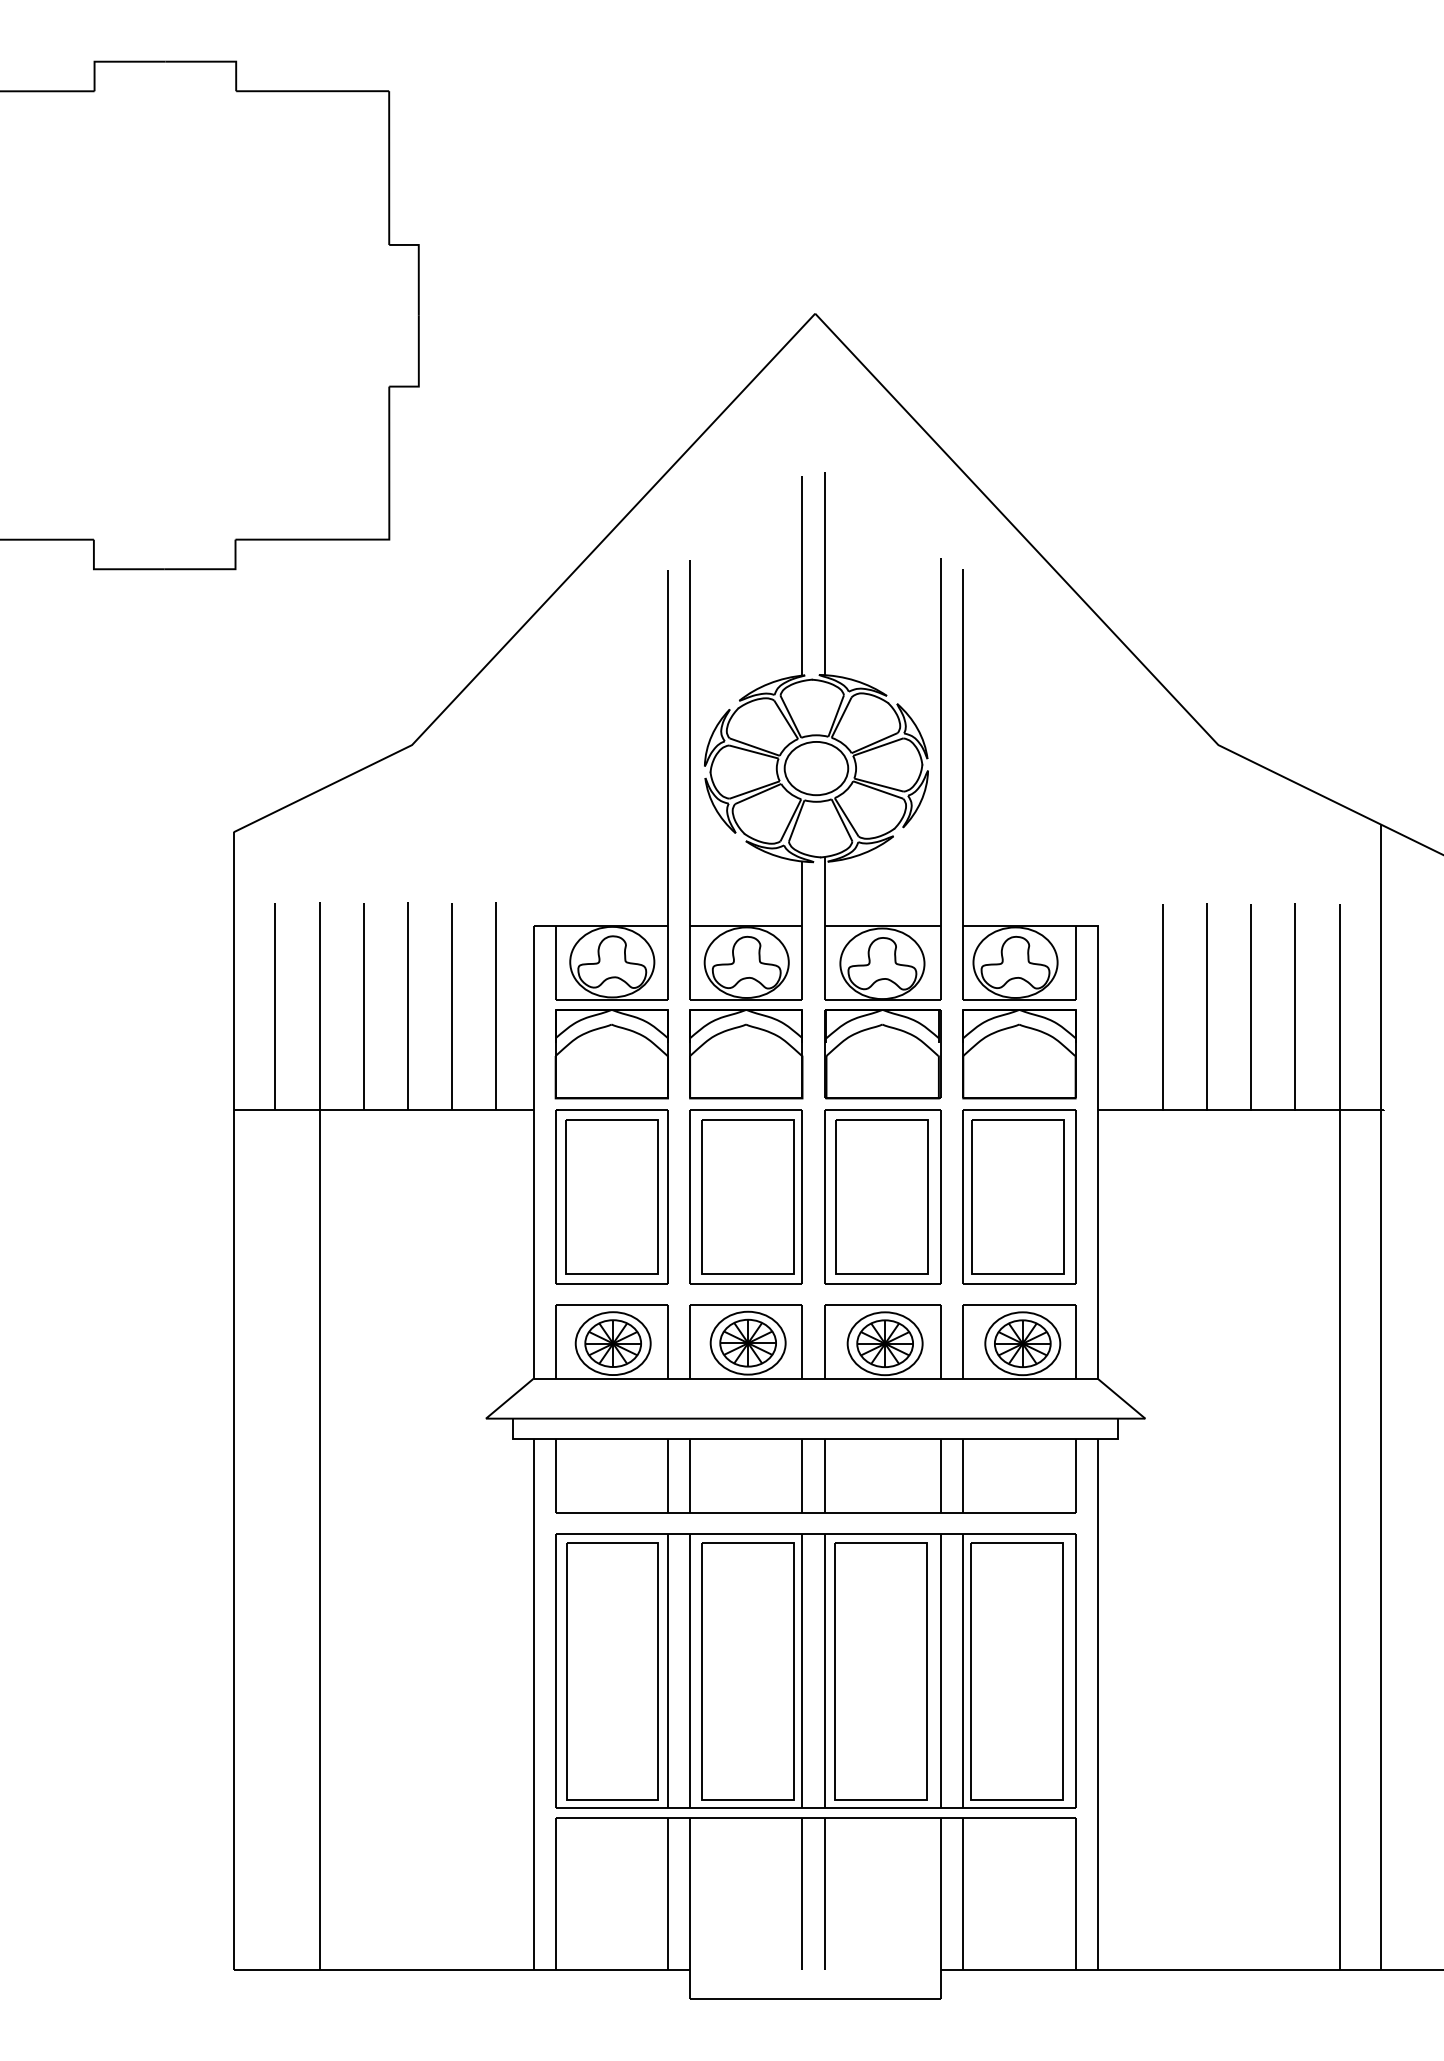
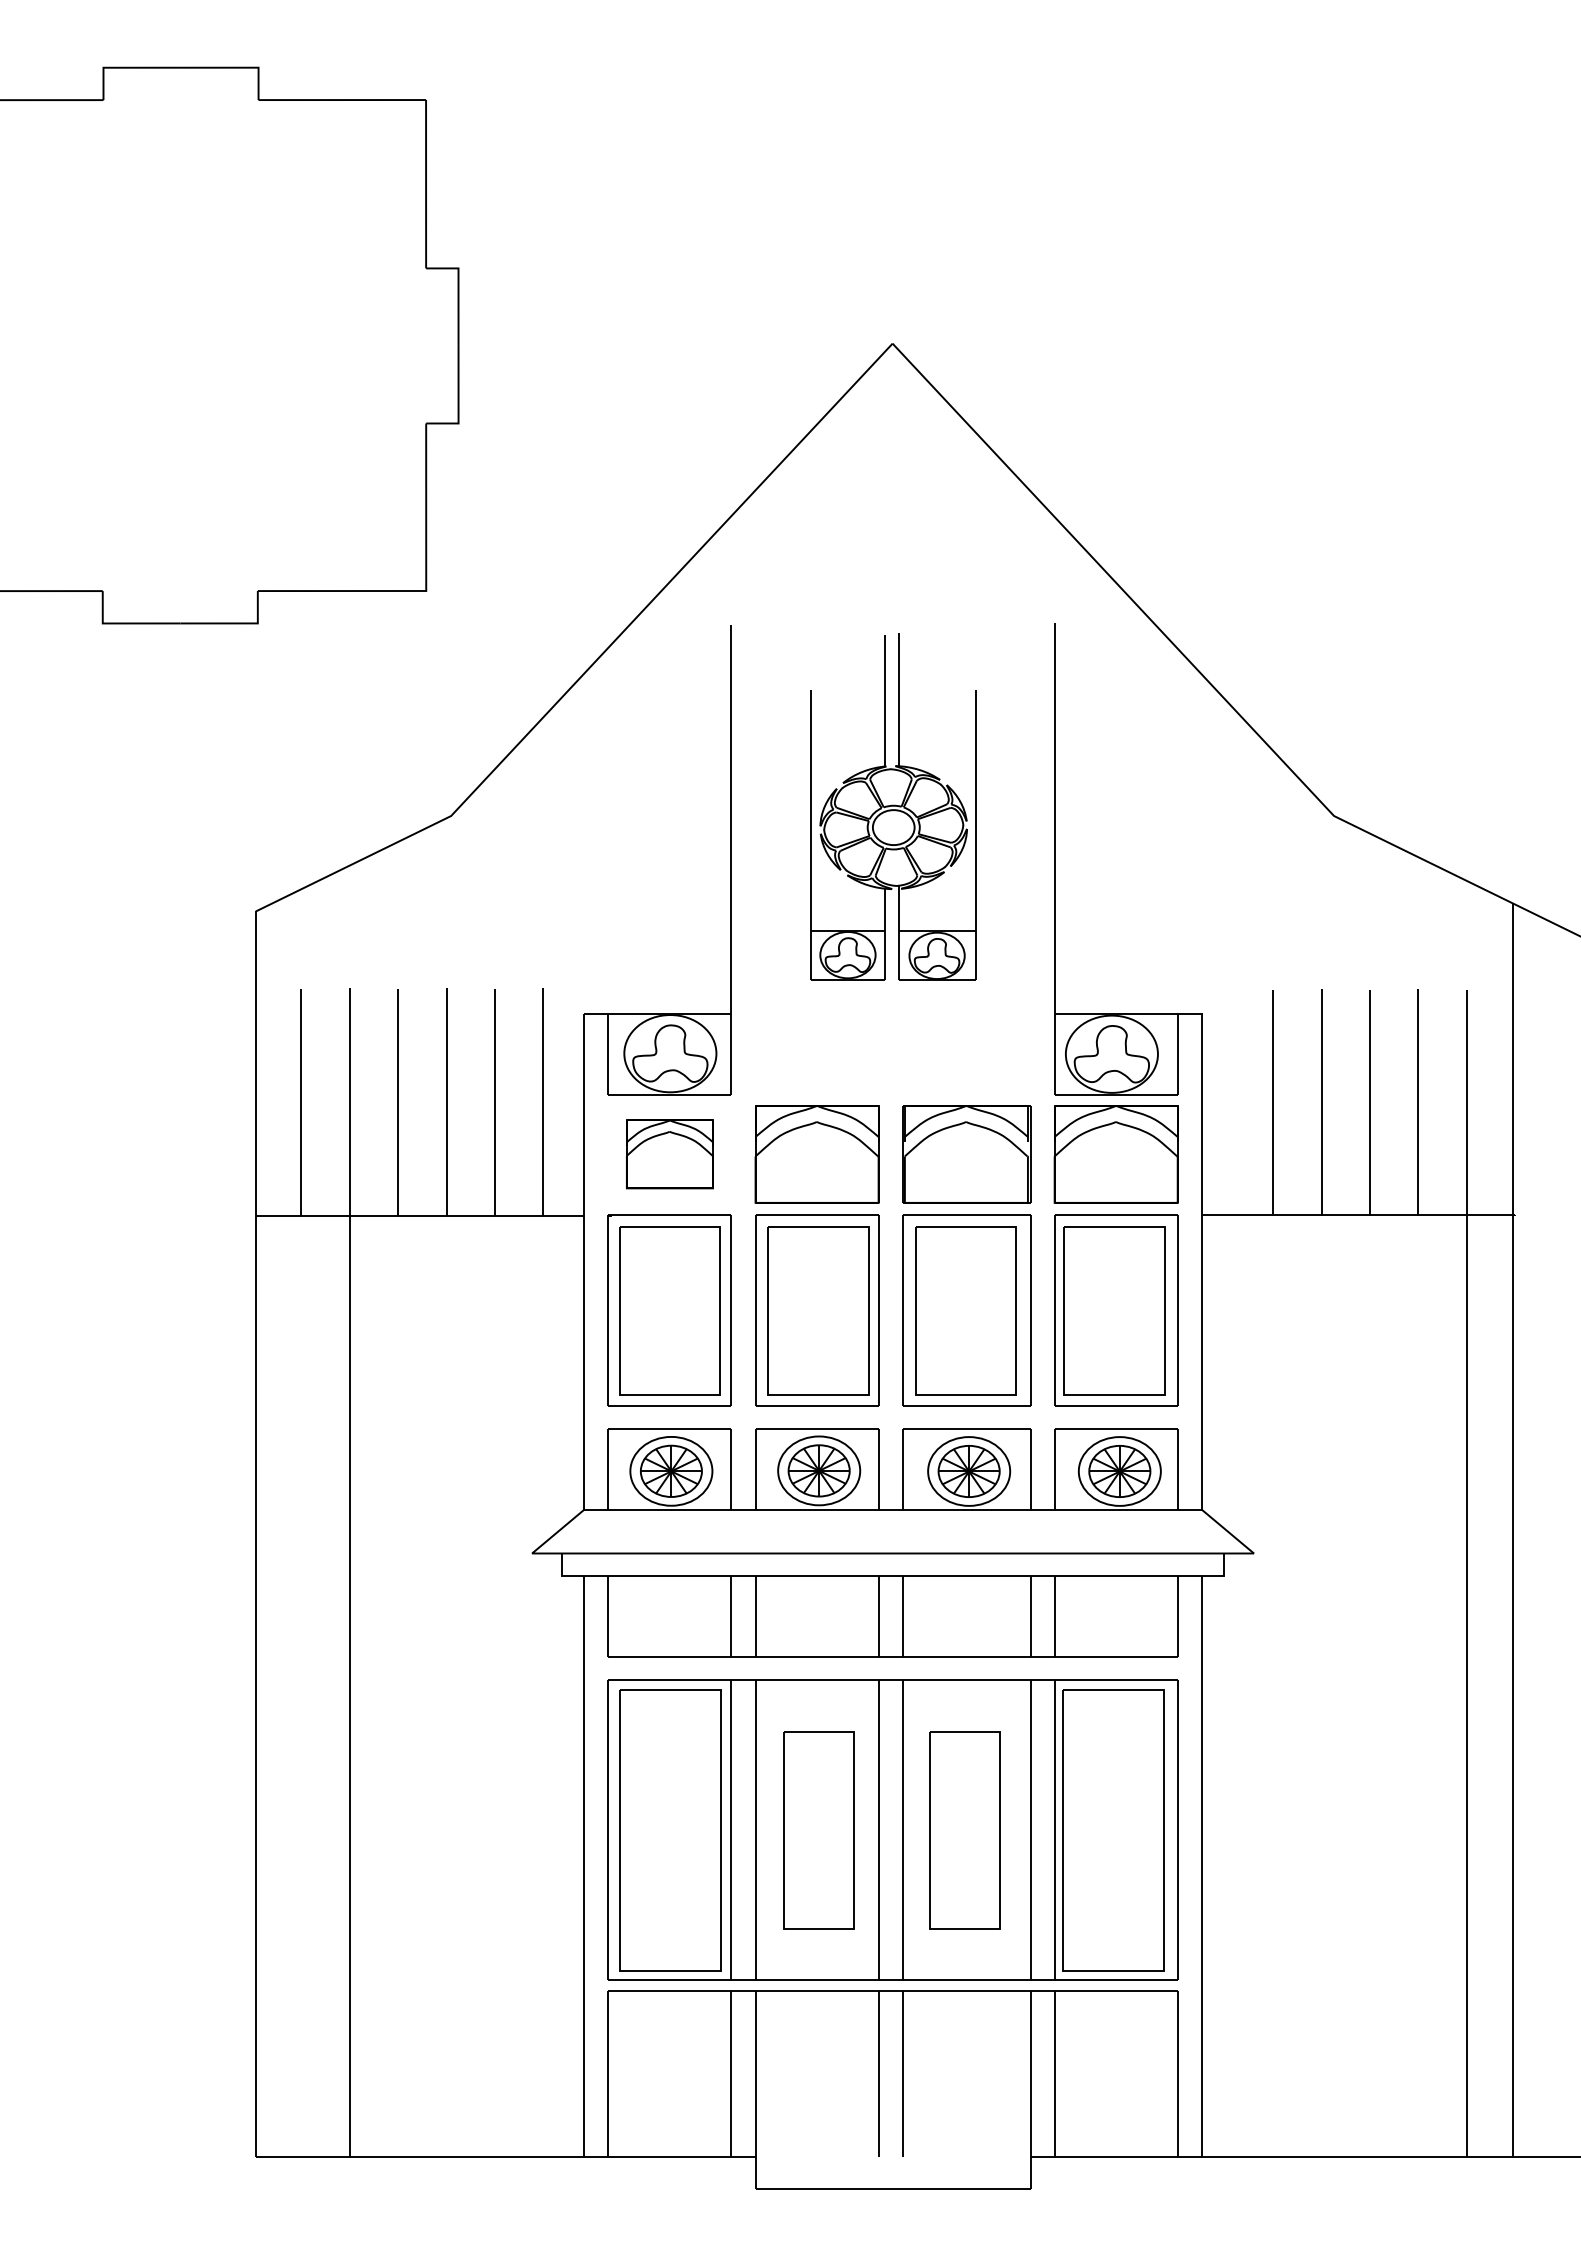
part: (816, 736) -> (893, 806), size x0.6
part: (611, 1054) -> (669, 1154), size x0.7
part: (747, 1671) -> (818, 1830), size x0.7
part: (880, 1671) -> (964, 1830), size x0.7

